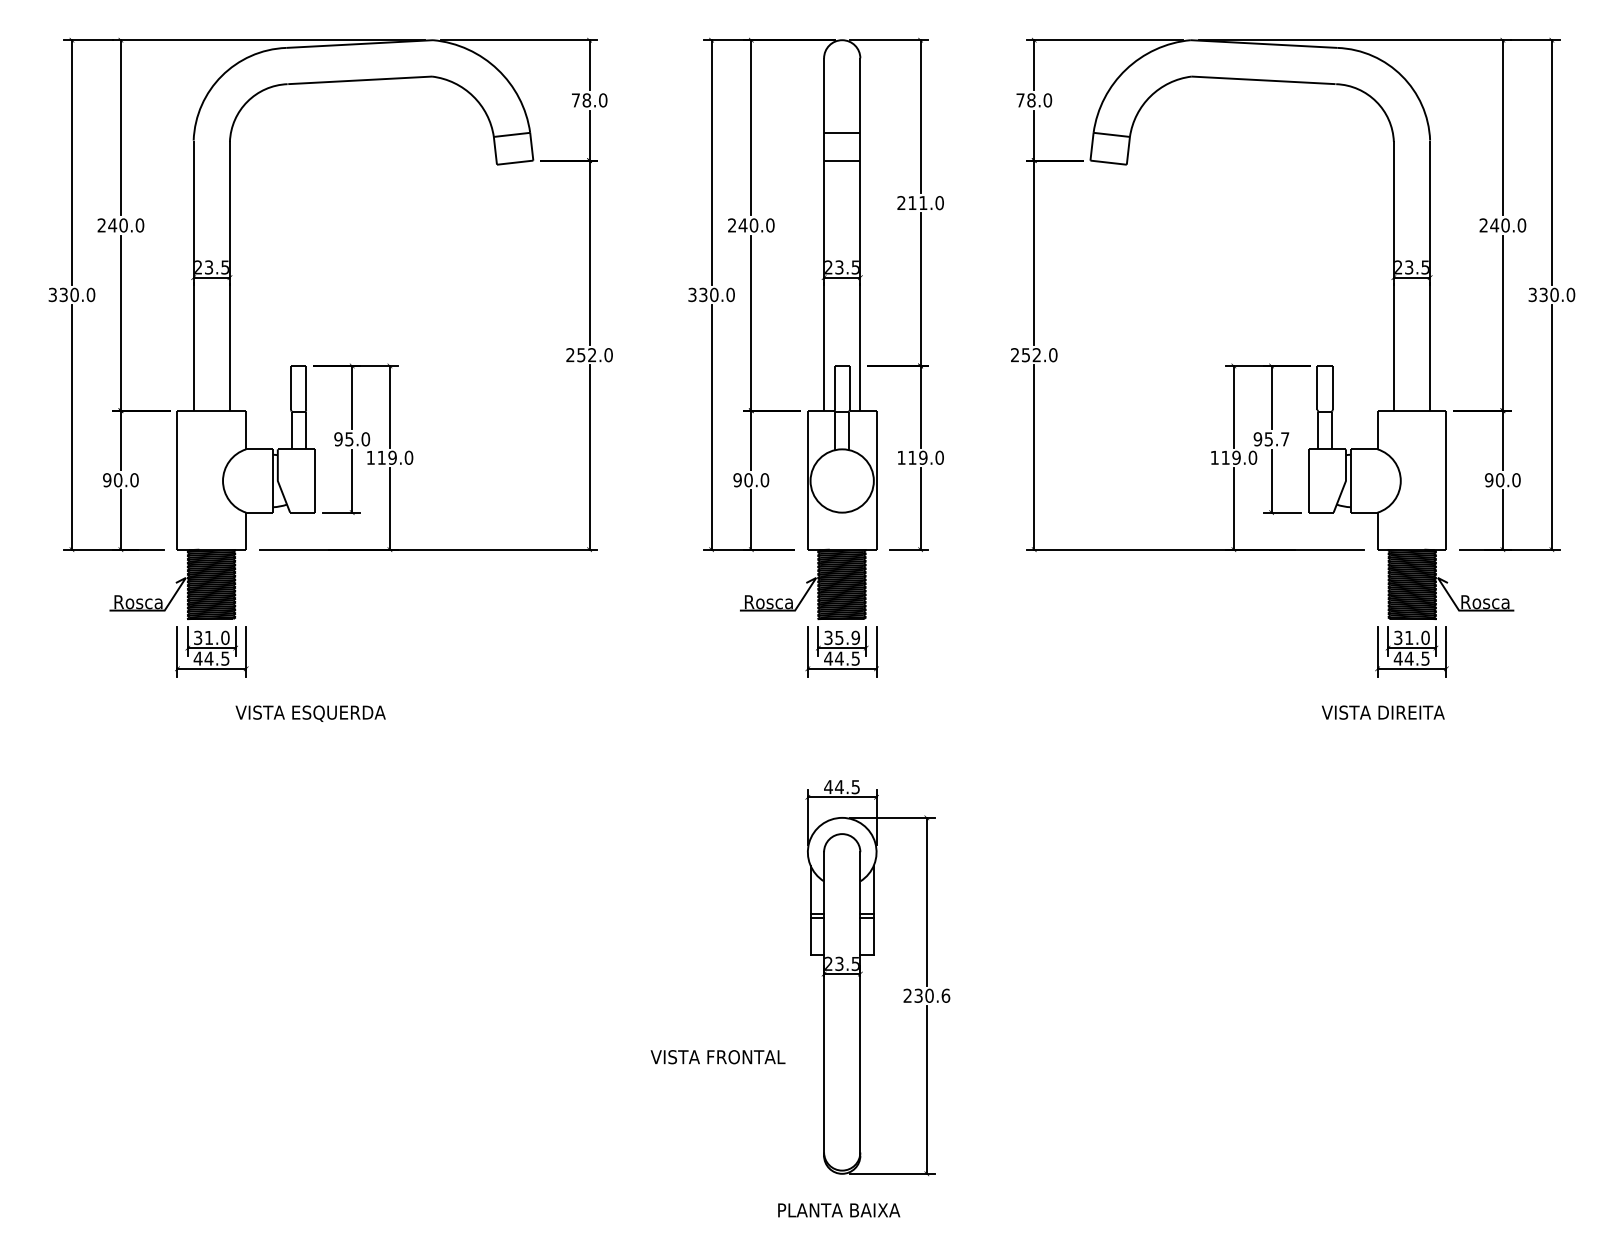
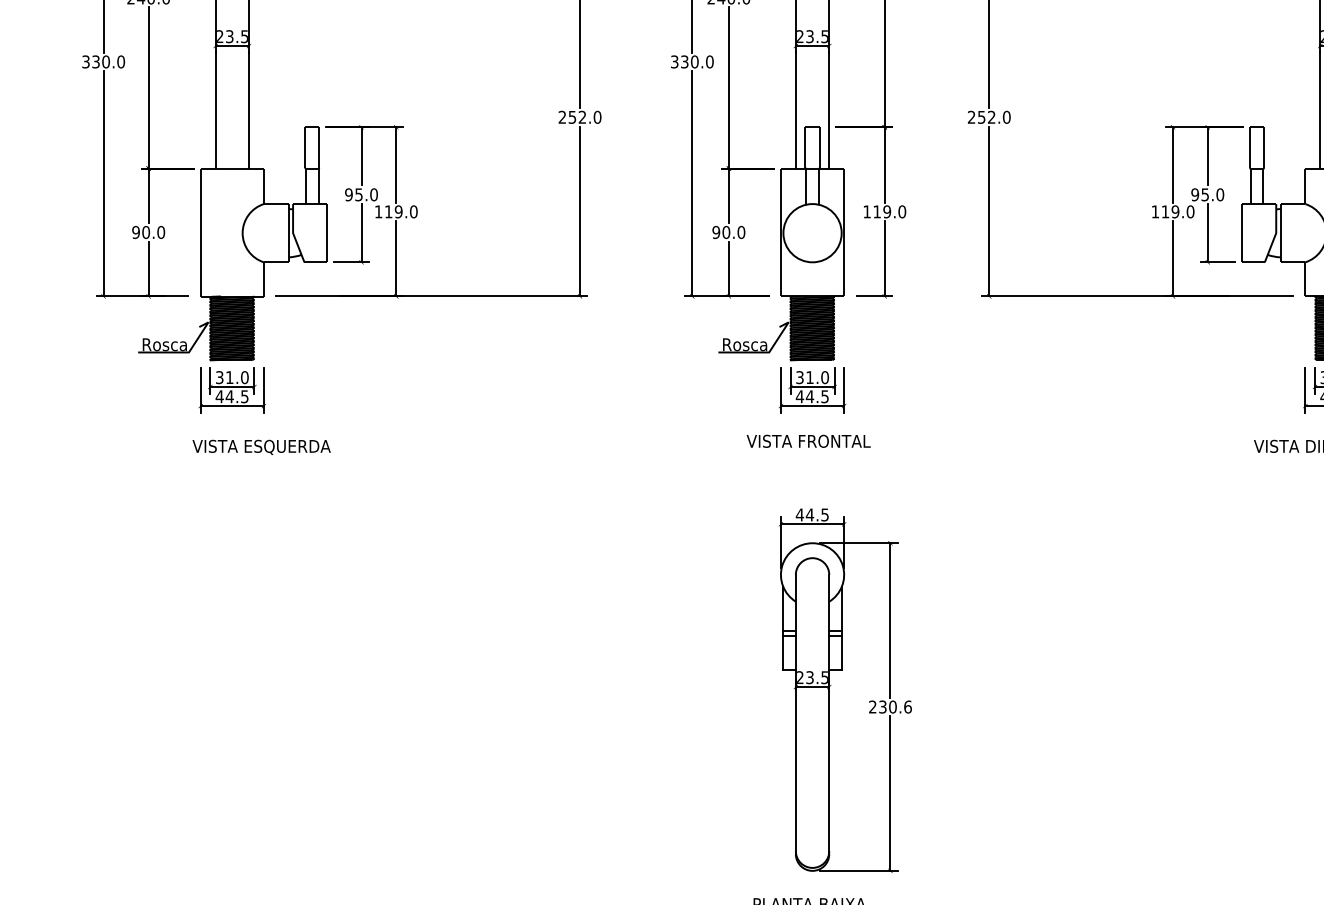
text: (1285, 439) -> (1220, 194), 95.7 -> 95.0
text: (847, 638) -> (817, 378), 35.9 -> 31.0
text: (310, 713) -> (261, 447), moved
text: (717, 1057) -> (808, 441), moved

